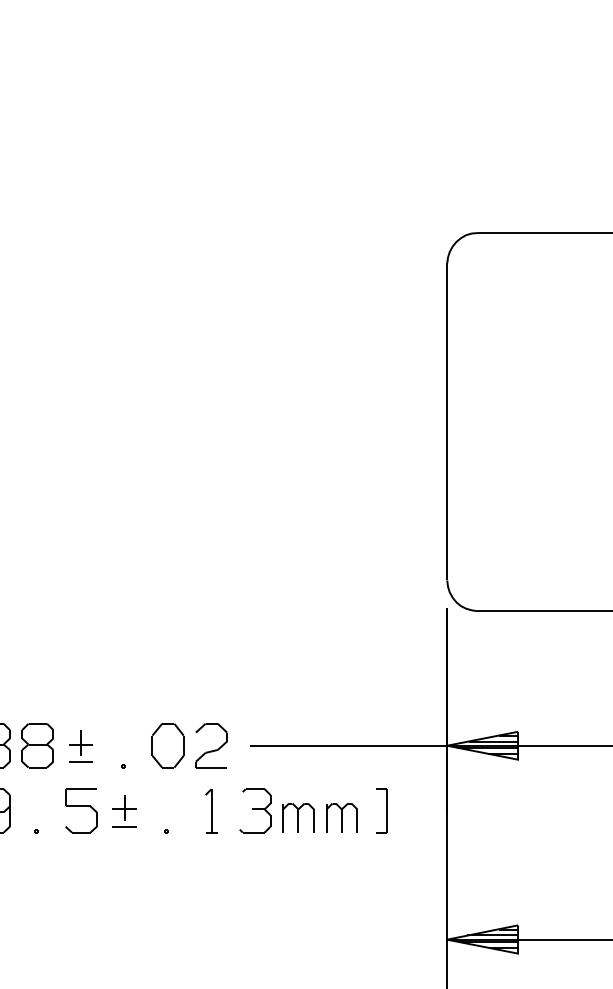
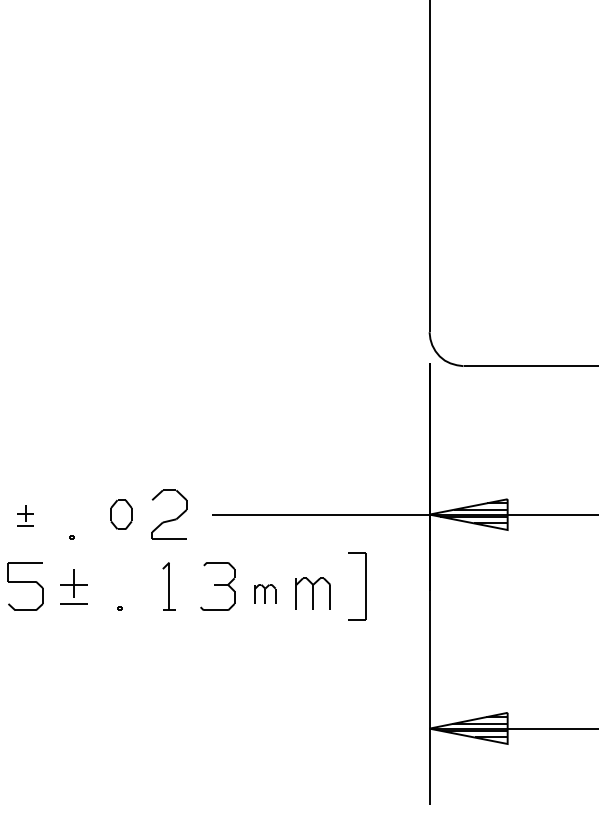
part: (167, 745) -> (120, 514), size x0.6
part: (80, 746) -> (24, 515), size x0.6
part: (381, 810) -> (357, 586), size x1.4
part: (298, 817) -> (265, 593), size x0.6

